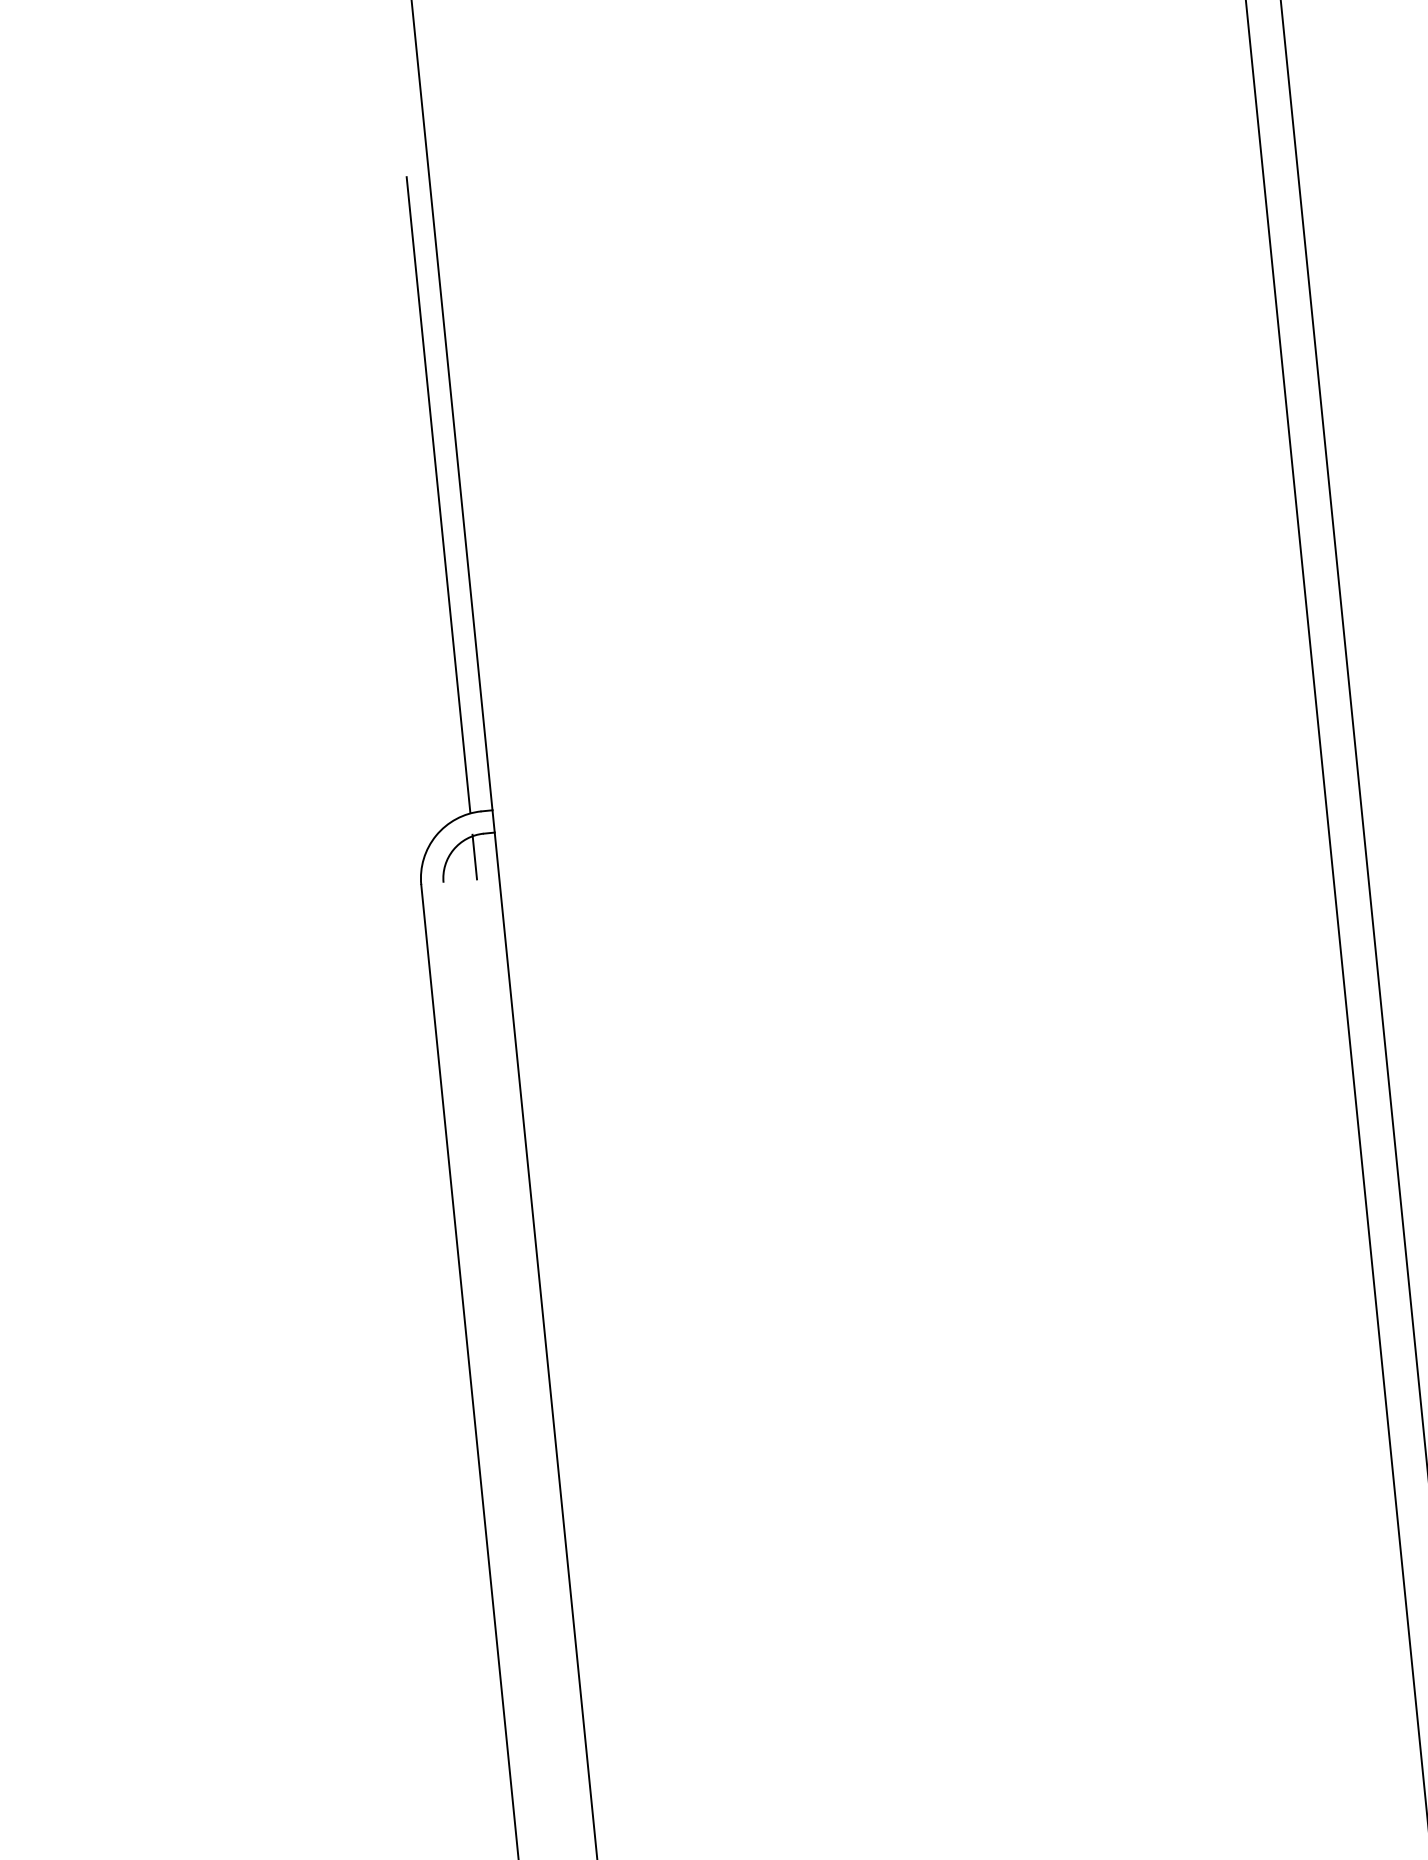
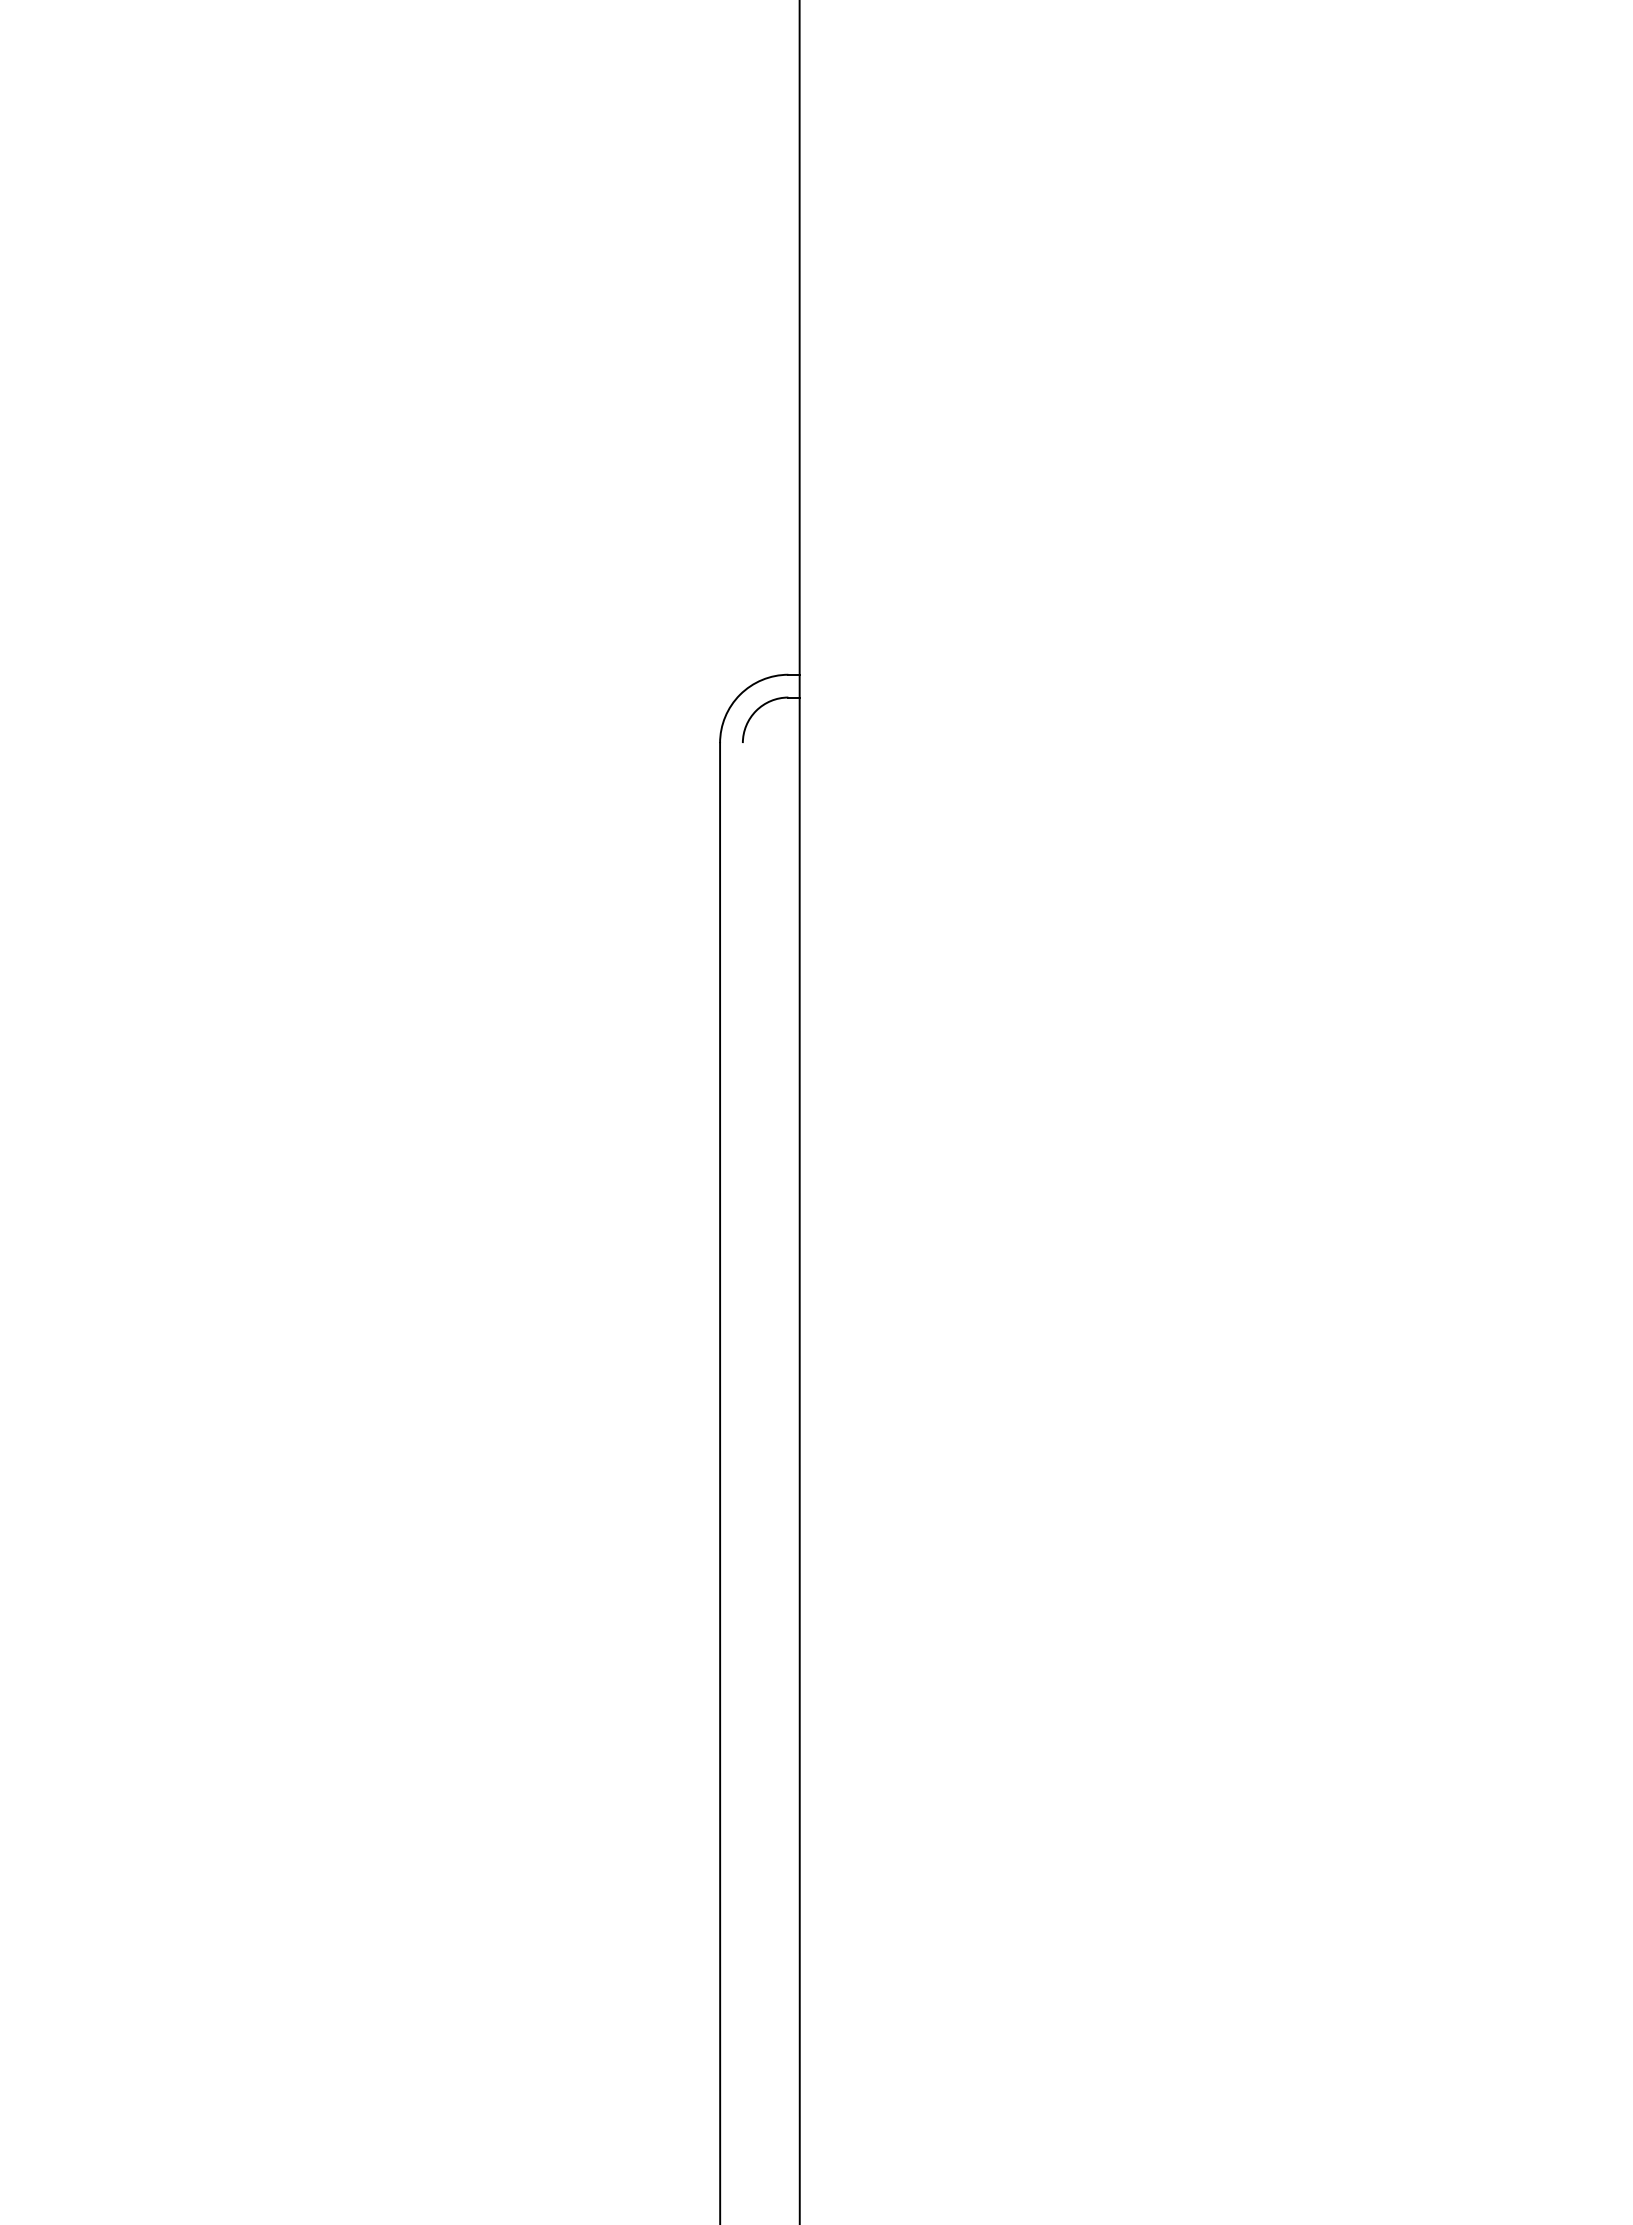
line: (438, 494) -> (776, 349), removed
line: (475, 857) -> (777, 720), removed

